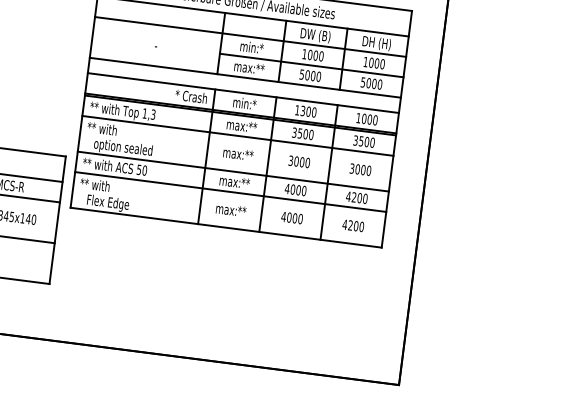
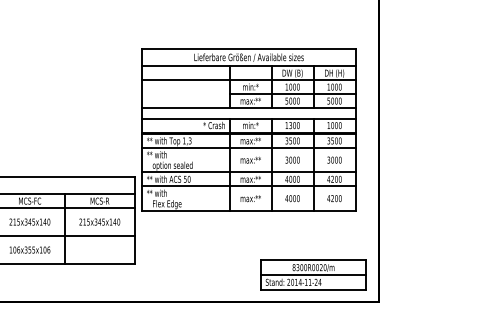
part: (308, 332) -> (313, 274), added

